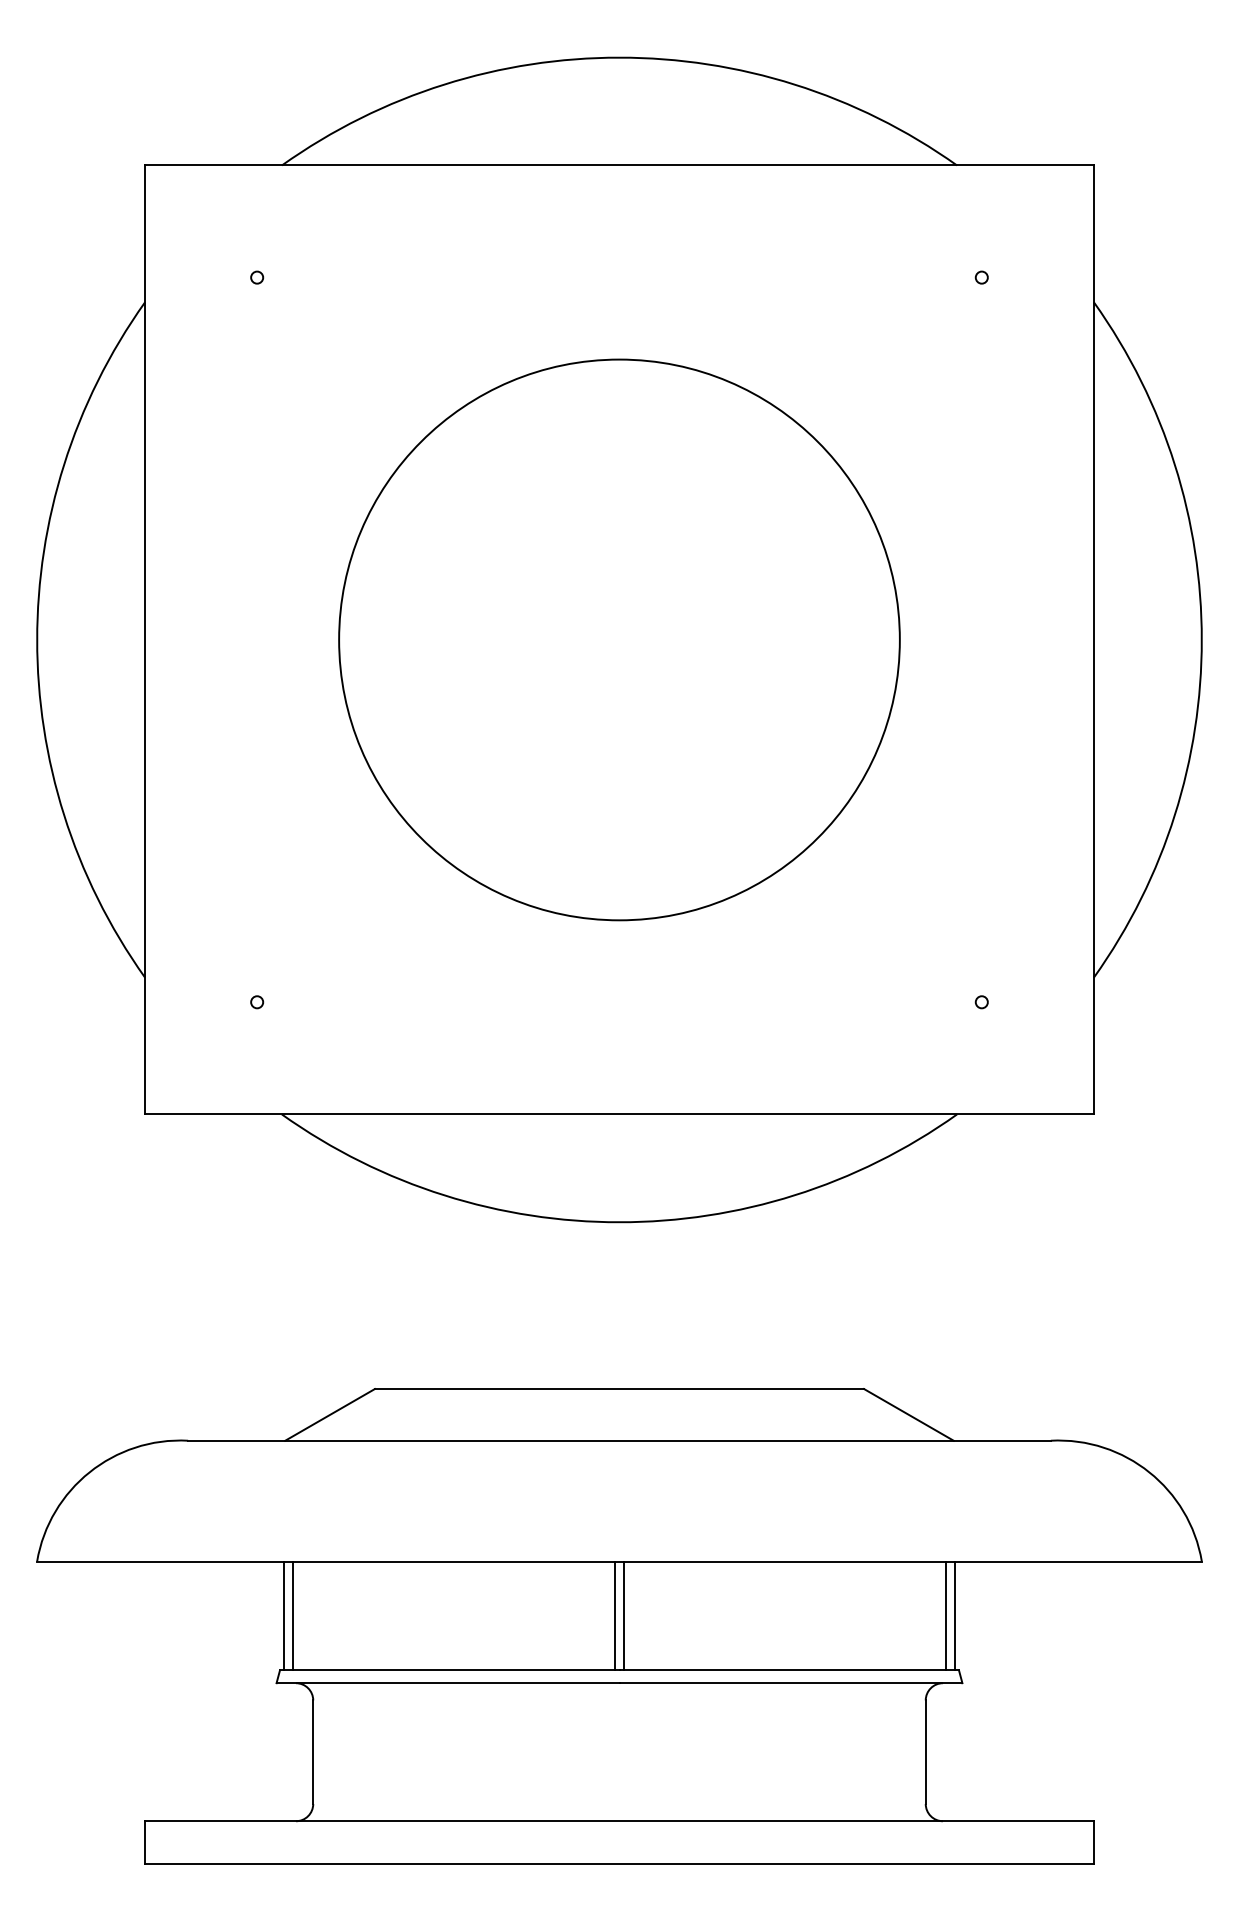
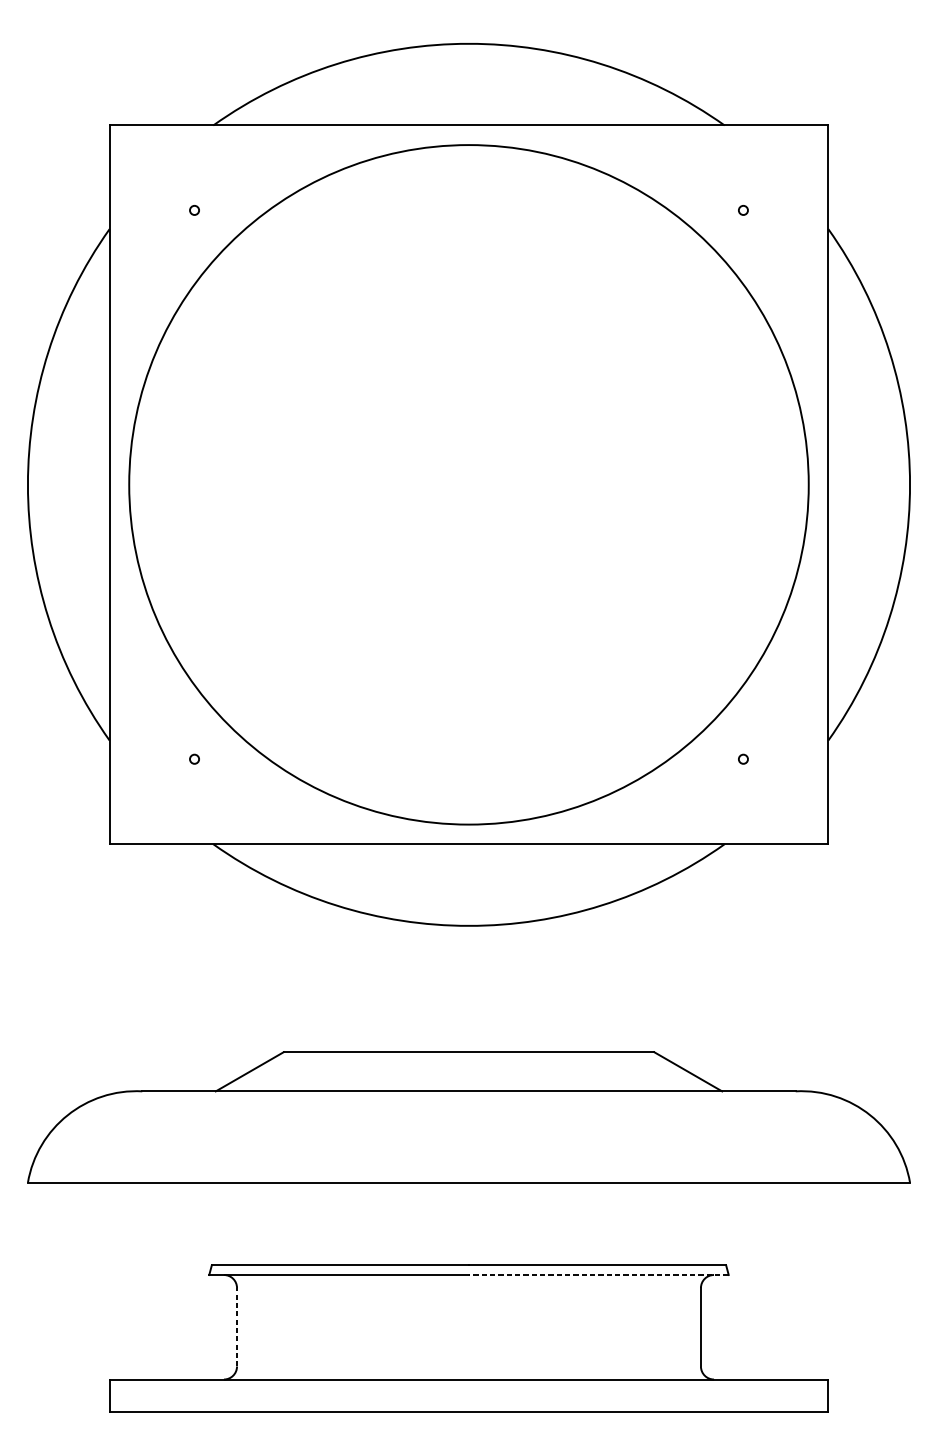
circle: (619, 639) -> (469, 484), size x1.6
line: (284, 1615) -> (215, 1223), removed
line: (292, 1615) -> (221, 1223), removed
line: (615, 1615) -> (465, 1223), removed
line: (623, 1615) -> (472, 1223), removed
line: (946, 1615) -> (716, 1223), removed
line: (954, 1615) -> (722, 1223), removed
line: (790, 1683) -> (598, 1275), solid -> dashed
line: (313, 1752) -> (237, 1327), solid -> dashed

